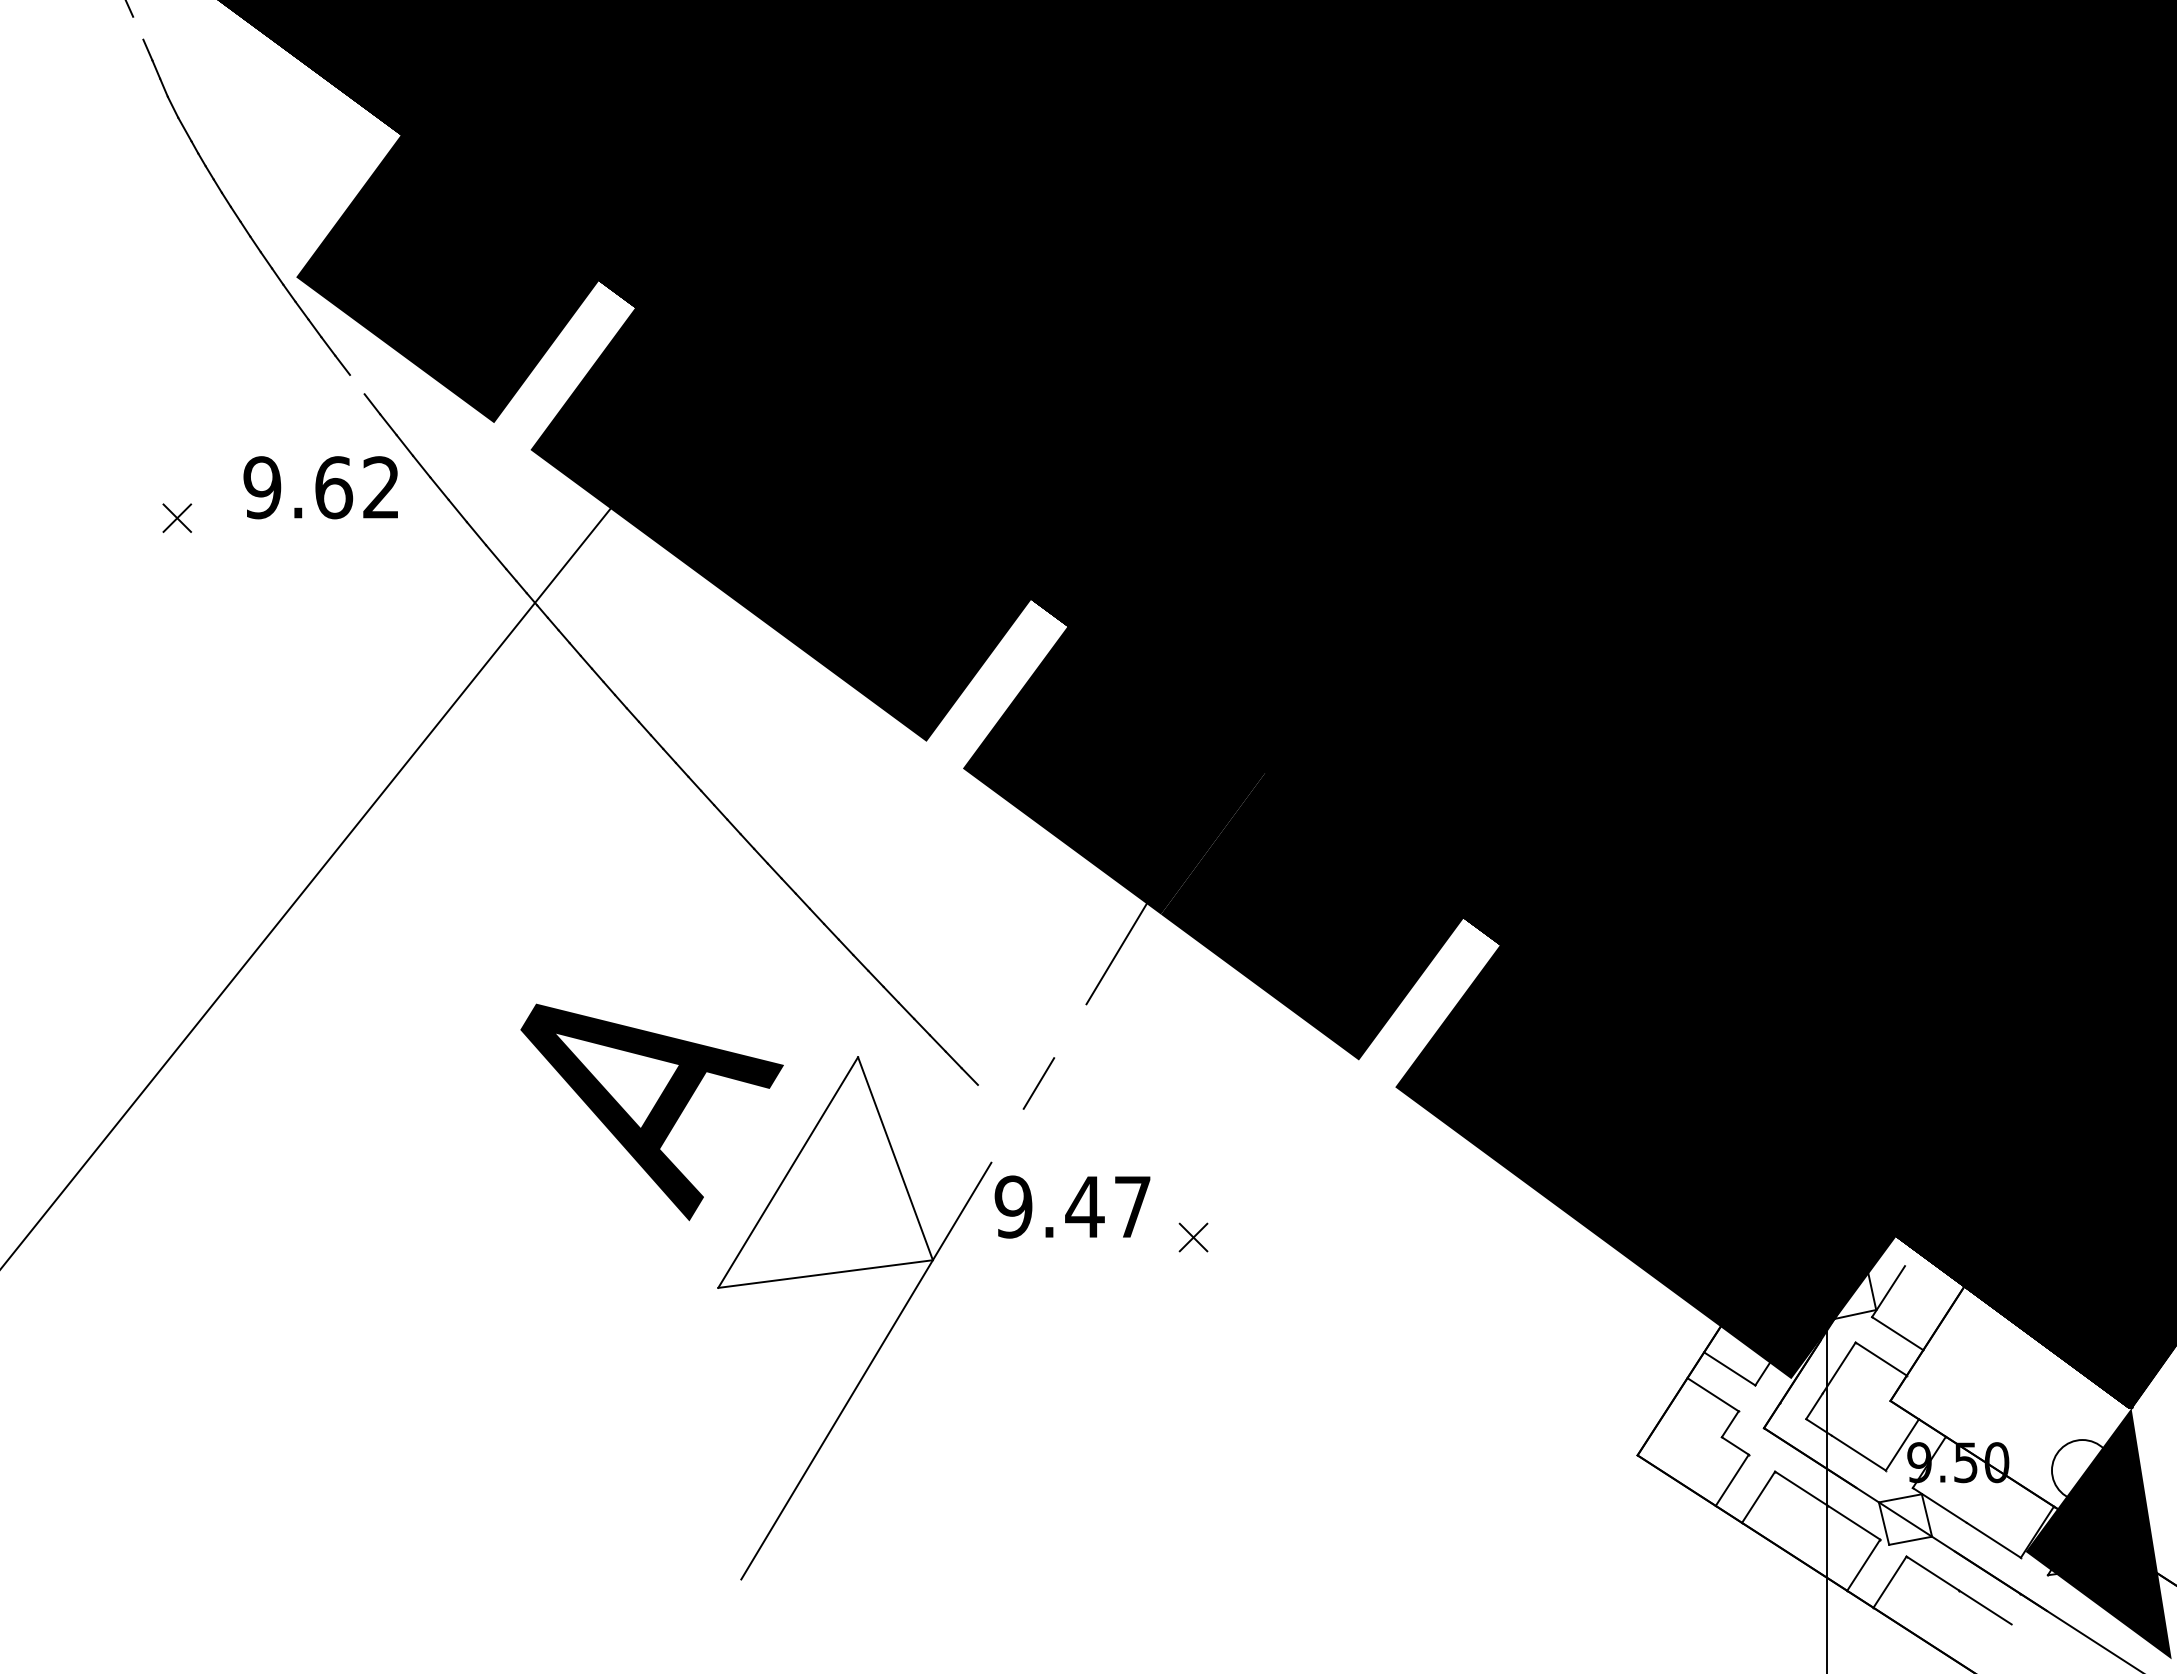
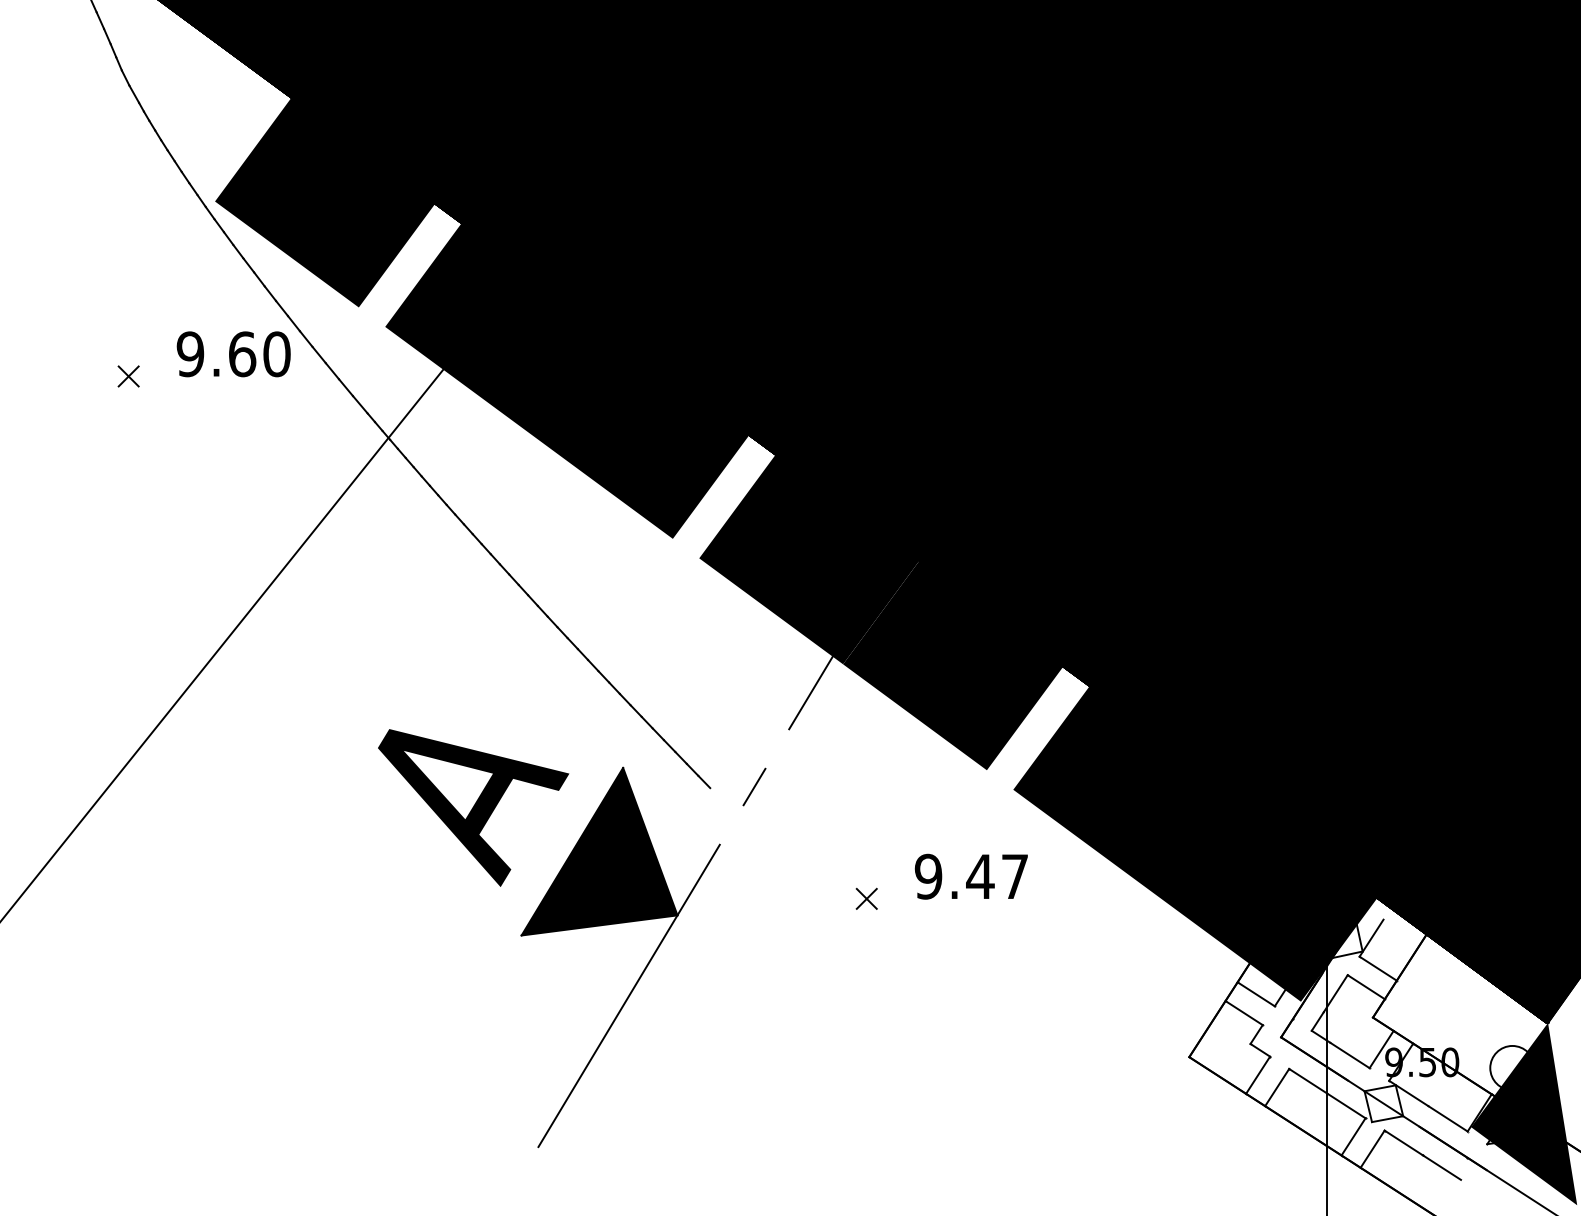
line: (138, 27) -> (100, 20), added
line: (357, 384) -> (259, 279), added
text: (381, 487) -> (277, 354), 9.62 -> 9.60
fill: (825, 1172) -> (599, 851), added
text: (1072, 1206) -> (971, 876), moved

